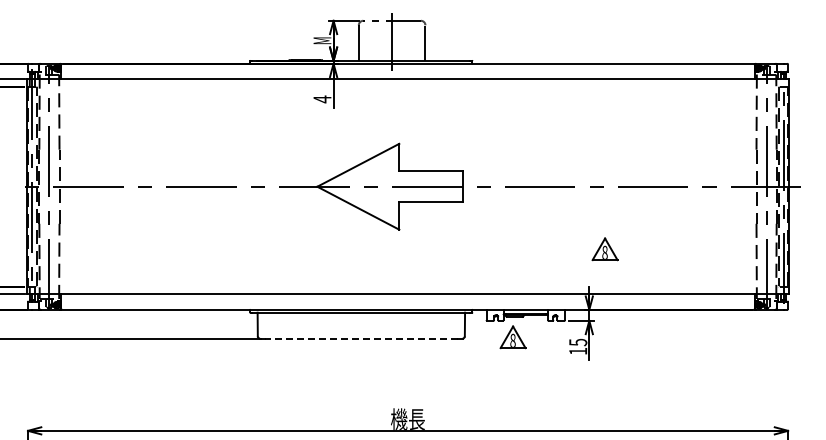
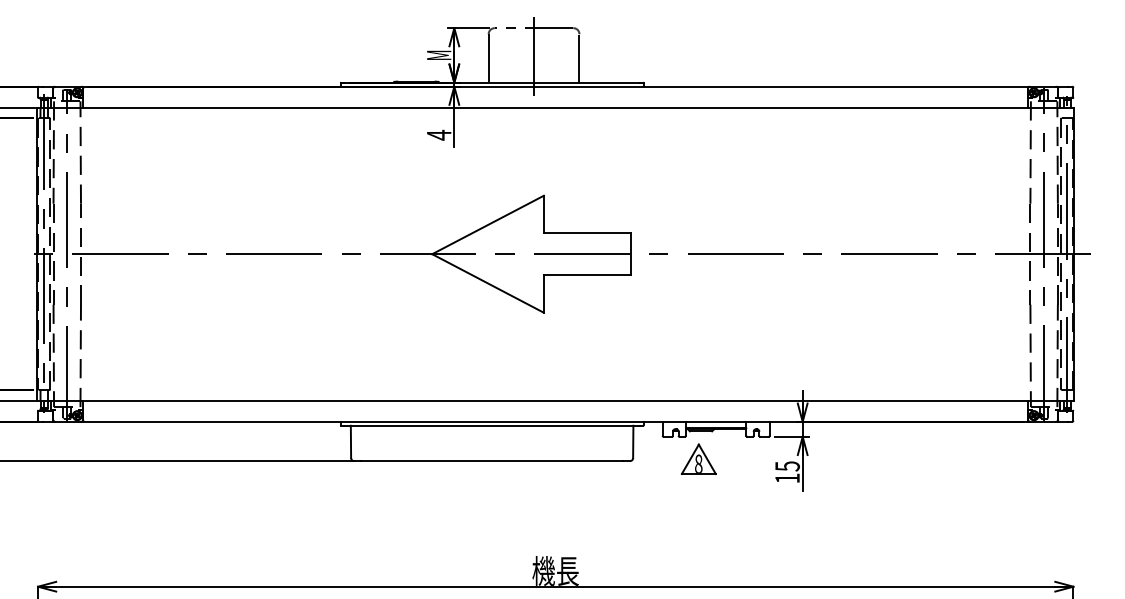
part: (604, 249) -> (823, 339), removed
line: (360, 338) -> (490, 460), dashed -> solid

